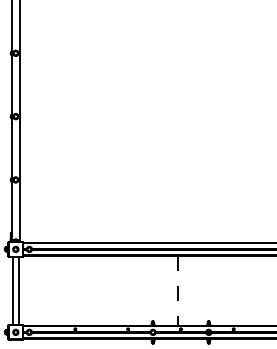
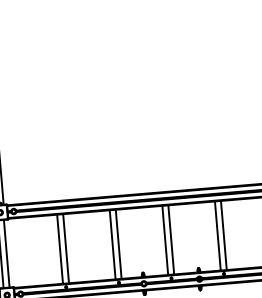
line: (72, 290) -> (60, 248), added
line: (78, 290) -> (66, 248), added
line: (125, 290) -> (112, 244), added
line: (131, 290) -> (118, 243), added
line: (177, 290) -> (164, 240), dashed -> solid
line: (183, 290) -> (170, 239), added
line: (230, 290) -> (217, 235), added
line: (236, 290) -> (223, 235), added

